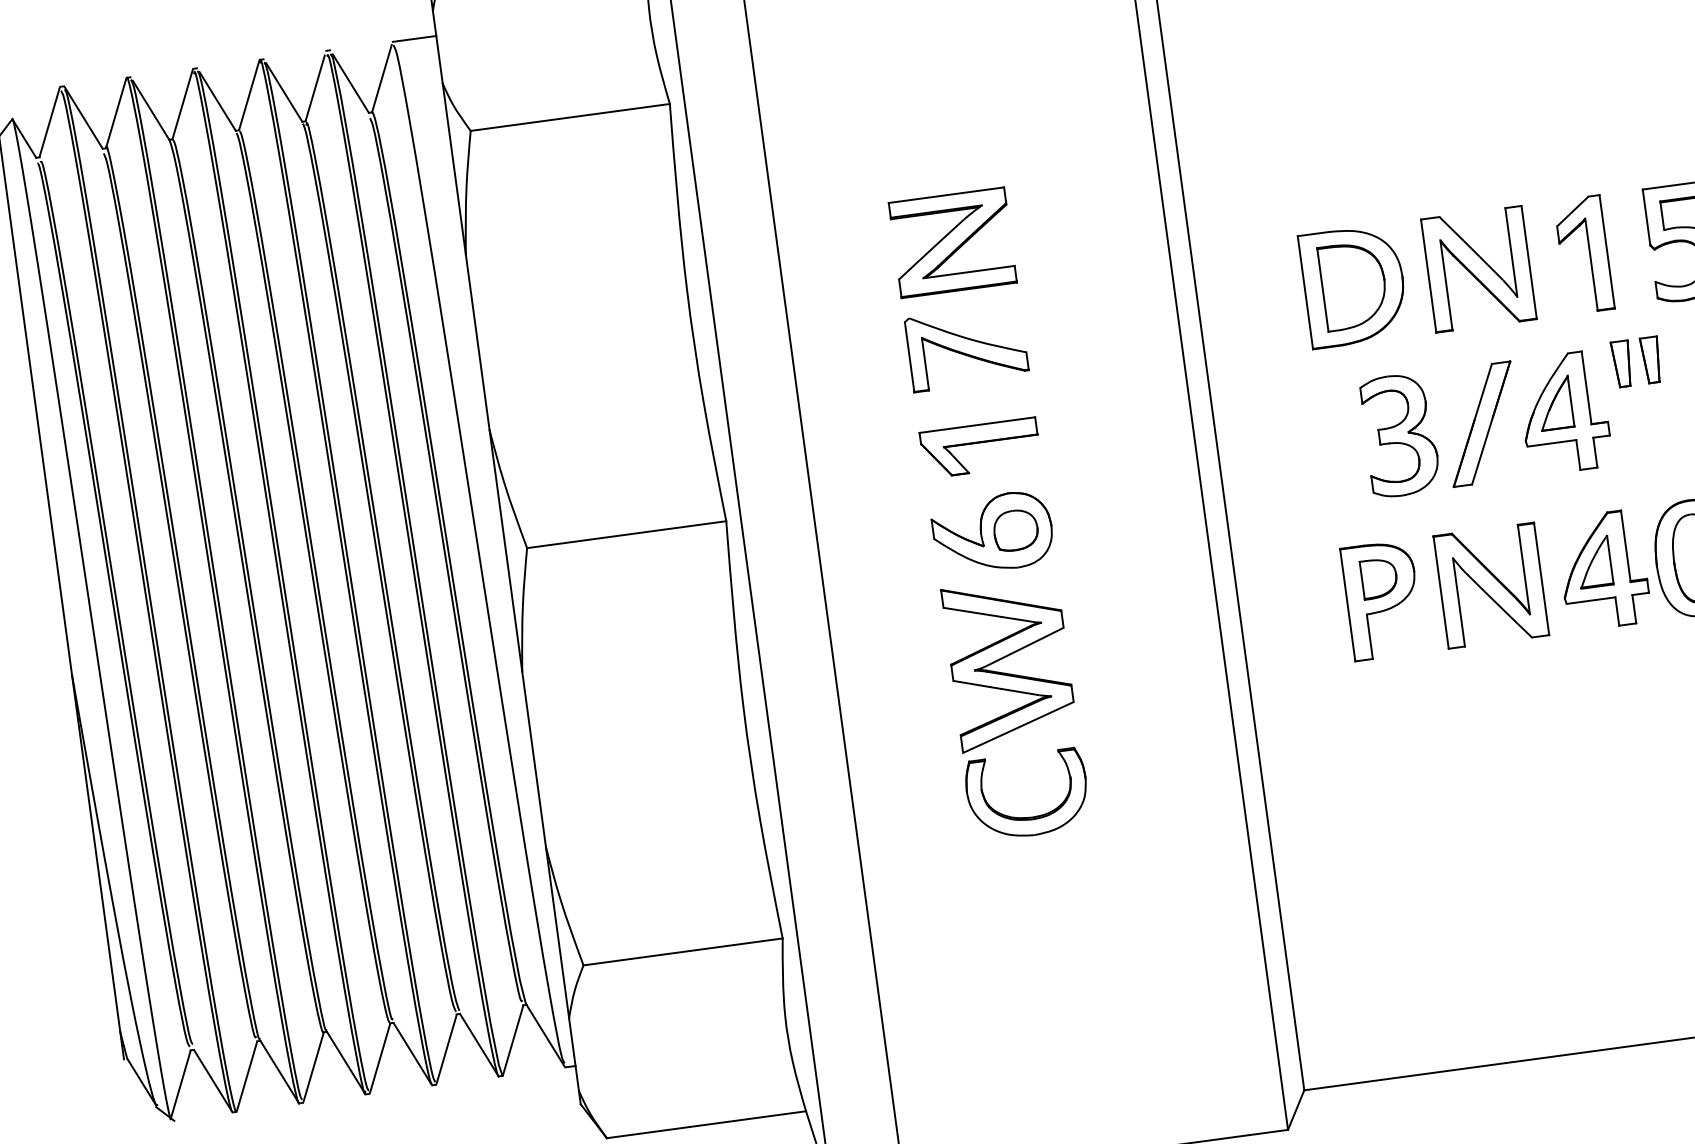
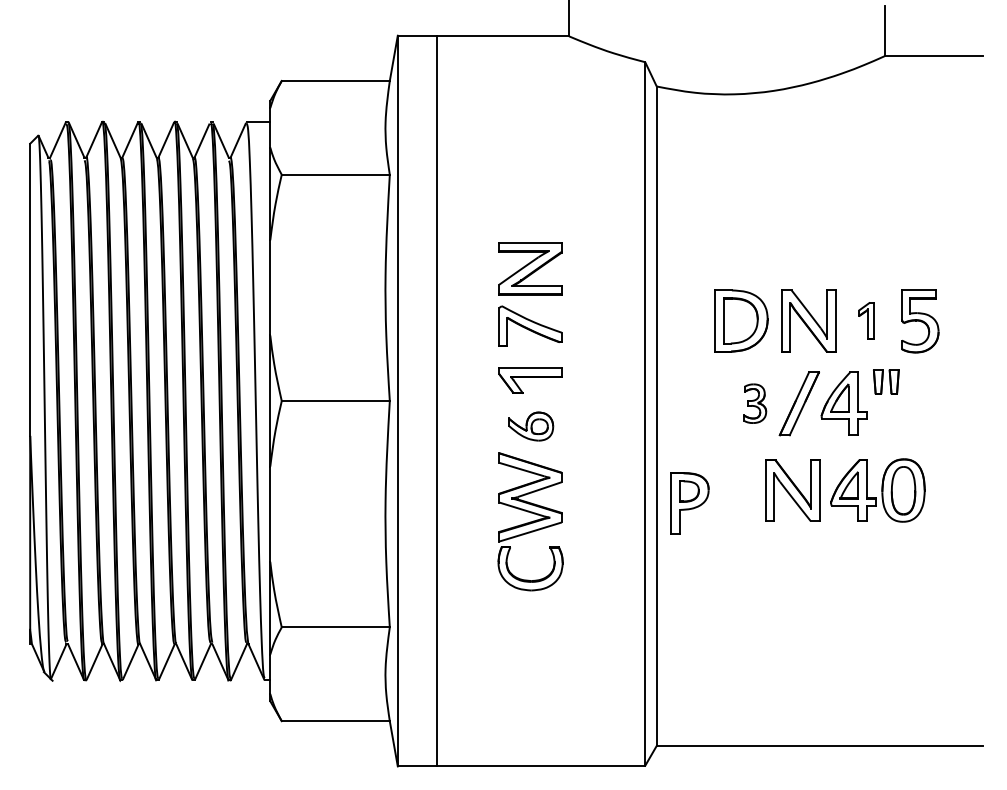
part: (1584, 253) -> (866, 320), size x0.6
part: (1400, 434) -> (755, 403), size x0.6
part: (991, 533) -> (530, 426), size x0.7
part: (1382, 600) -> (689, 503), moved

